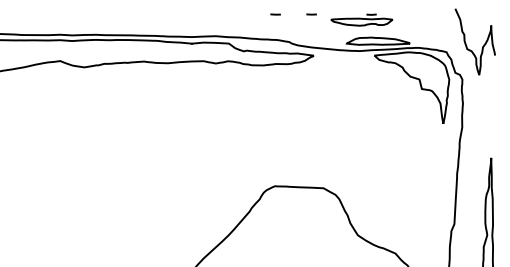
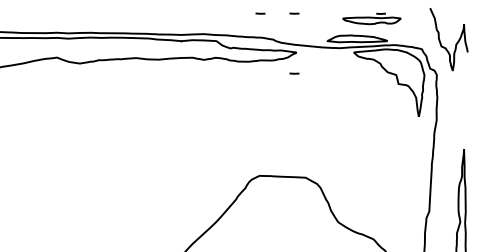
part: (361, 19) -> (371, 18), moved
line: (311, 77) -> (294, 73), added

